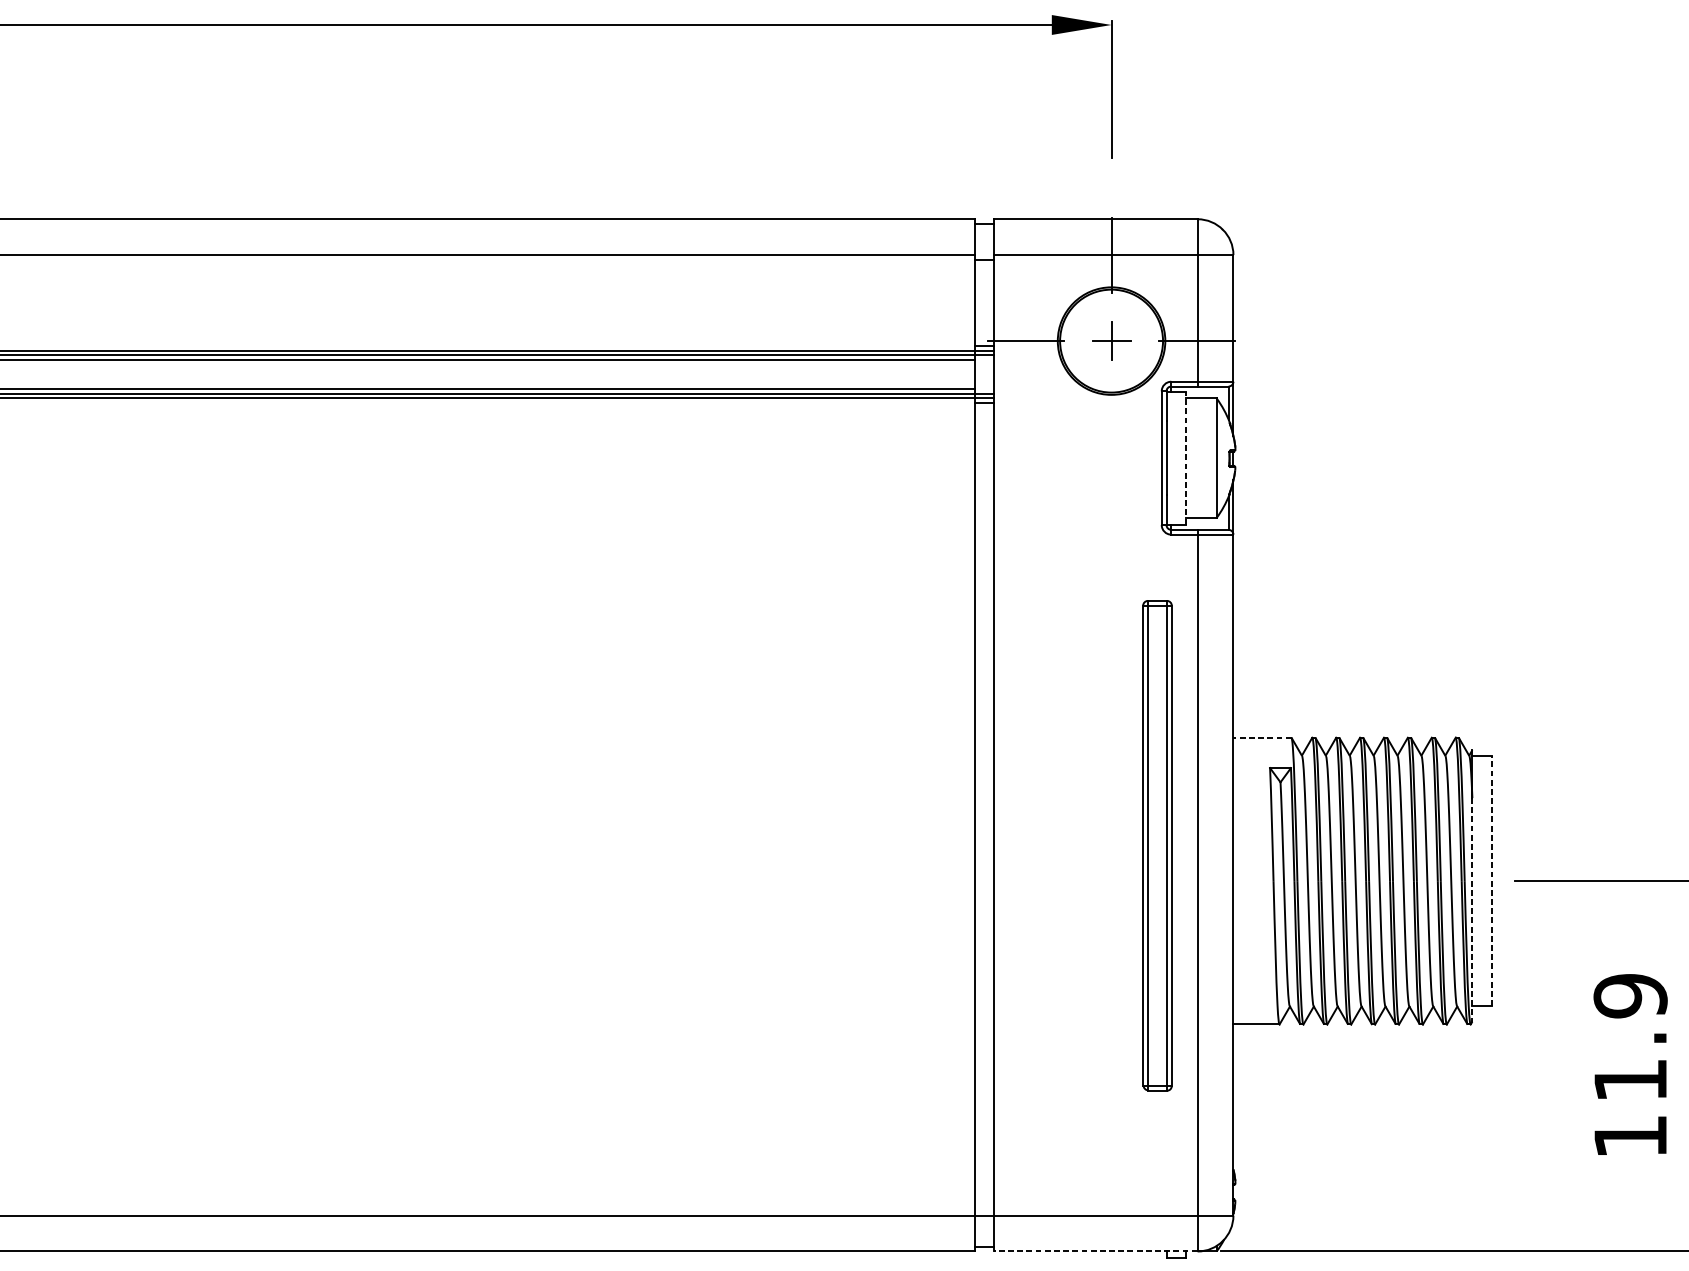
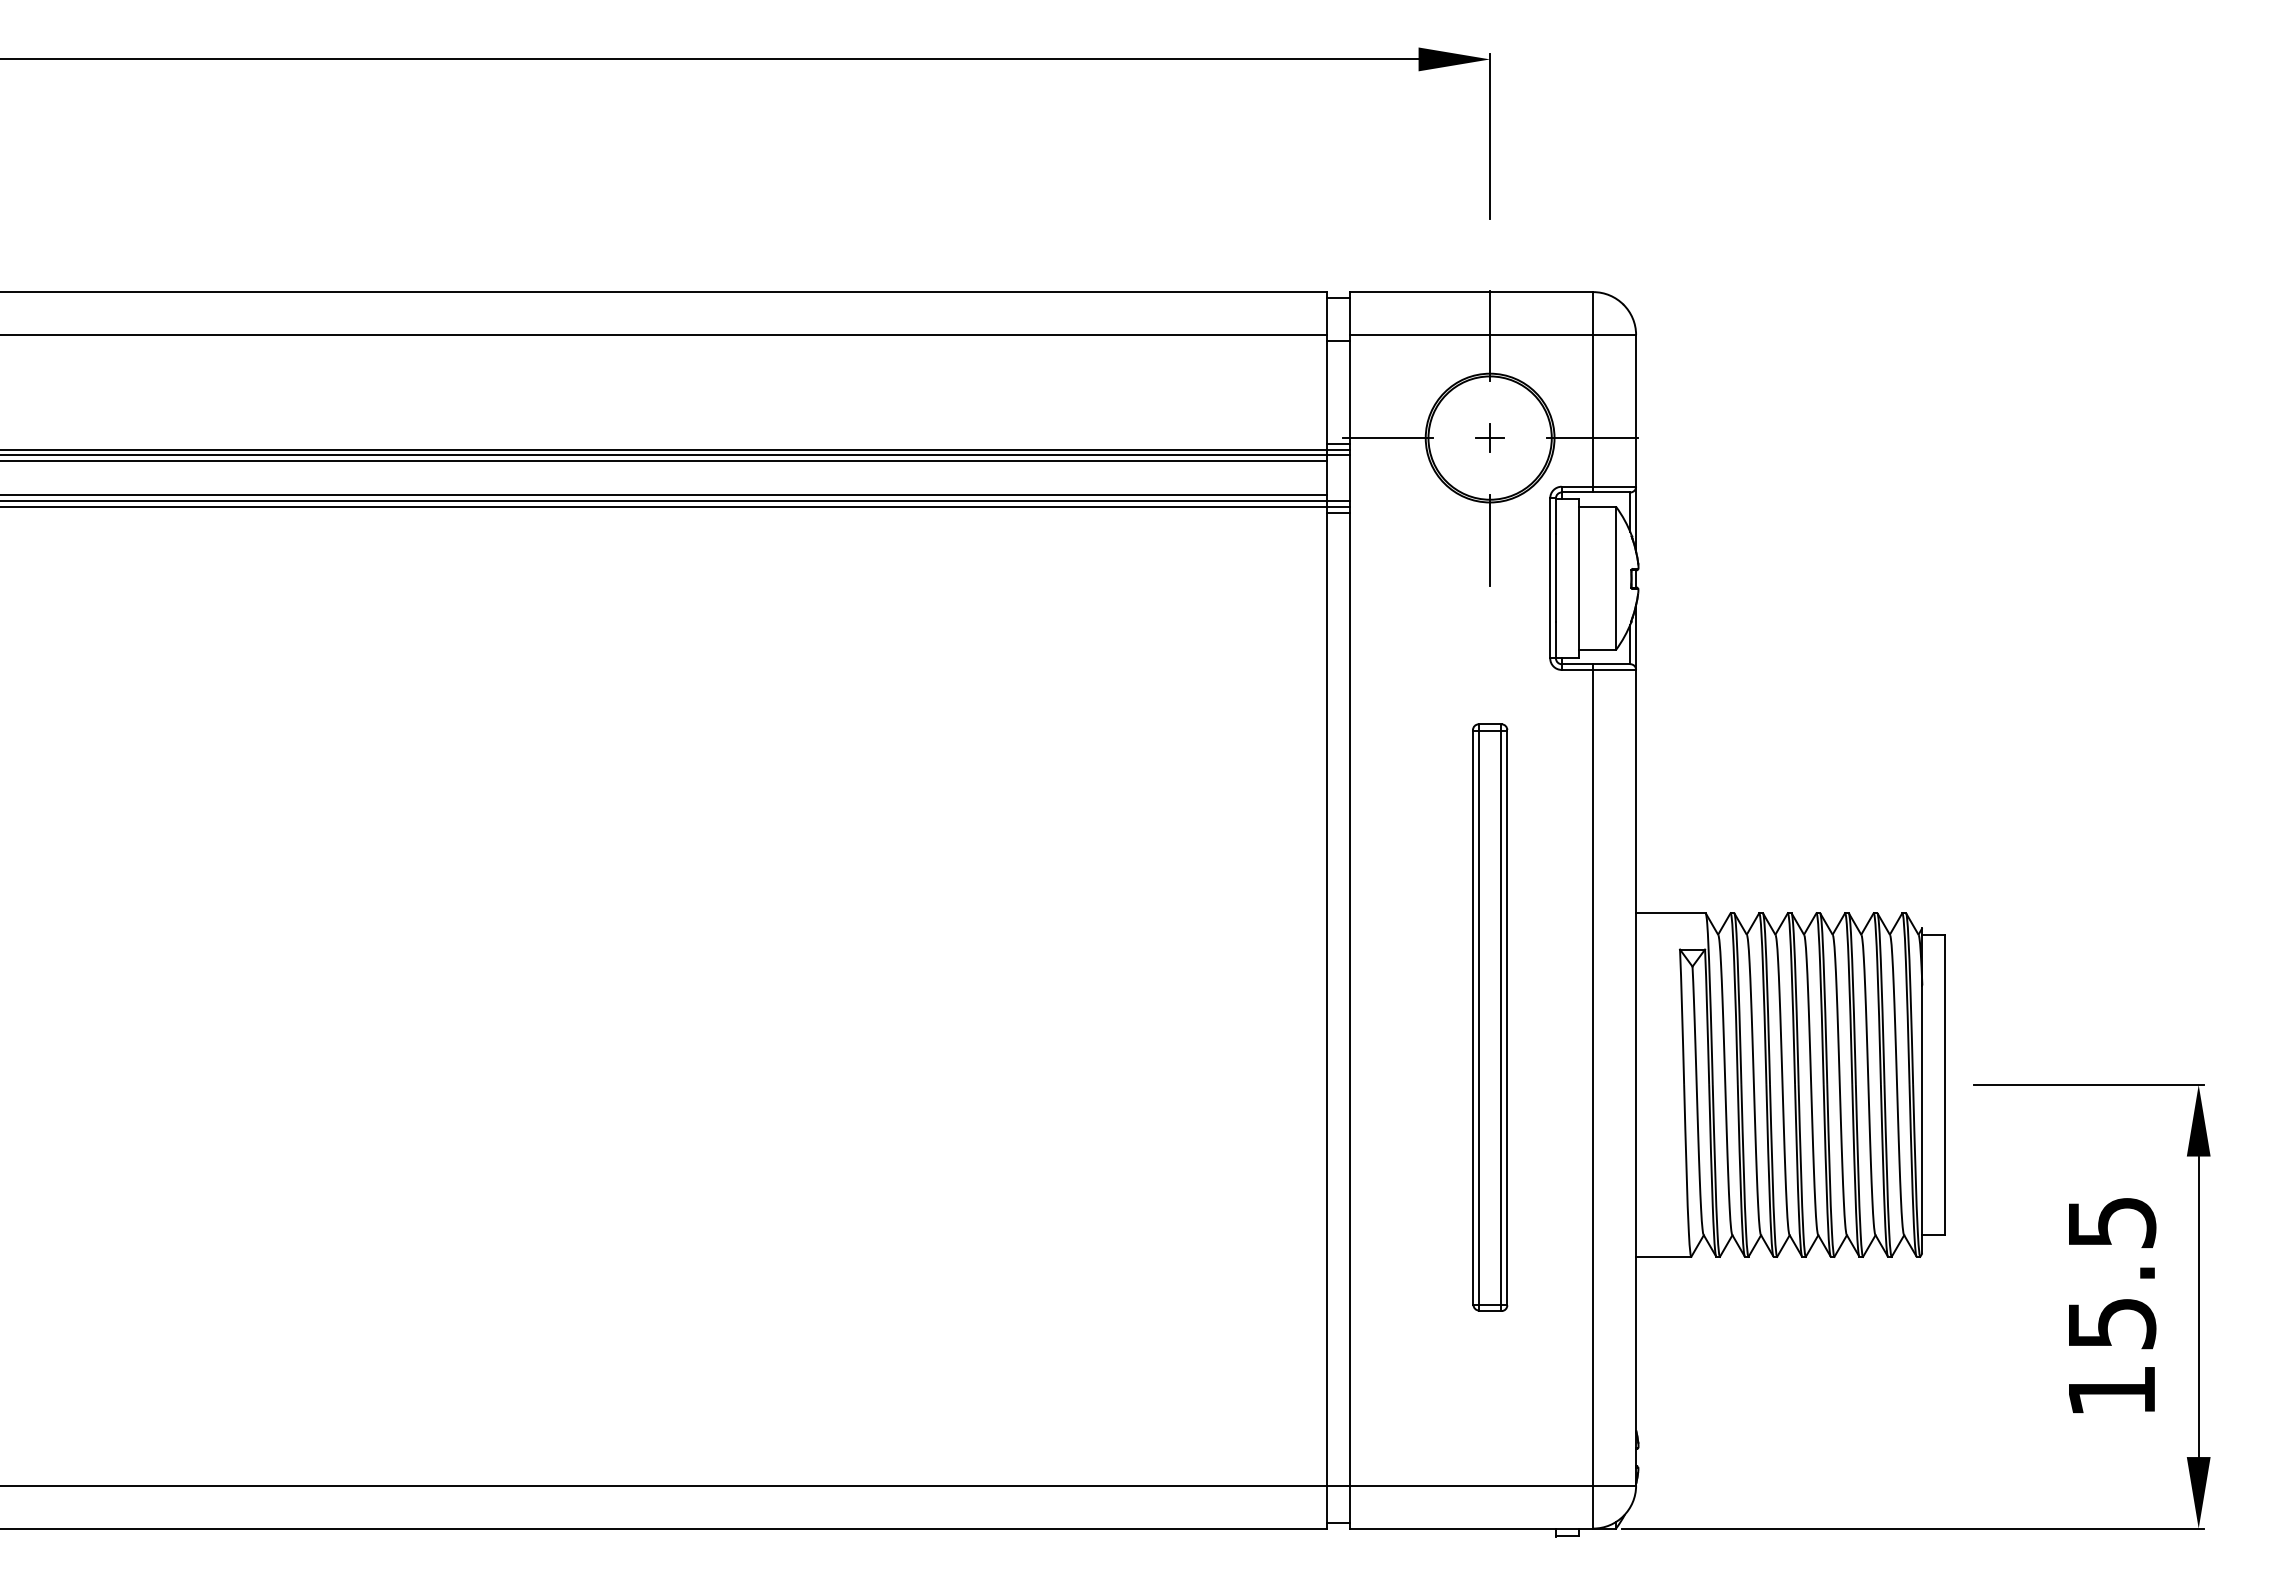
part: (1111, 340) -> (1489, 437), size x0.62
line: (1111, 426) -> (1490, 540), added
line: (1185, 457) -> (1578, 577), dashed -> solid
line: (1262, 737) -> (1670, 913), dashed -> solid
part: (1157, 845) -> (1490, 1017), moved
line: (1491, 880) -> (1945, 1084), dashed -> solid
line: (1472, 909) -> (1922, 1119), dashed -> solid
text: (1630, 1037) -> (2111, 1272), 11.9 -> 15.5
line: (1096, 1251) -> (1471, 1528), dashed -> solid

